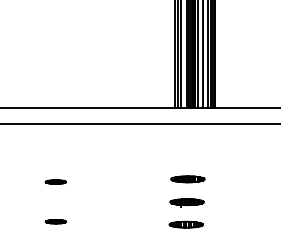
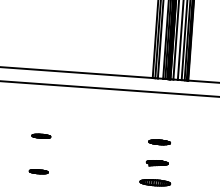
part: (187, 179) -> (159, 142), size x0.7
part: (186, 202) -> (156, 162), size x0.7

